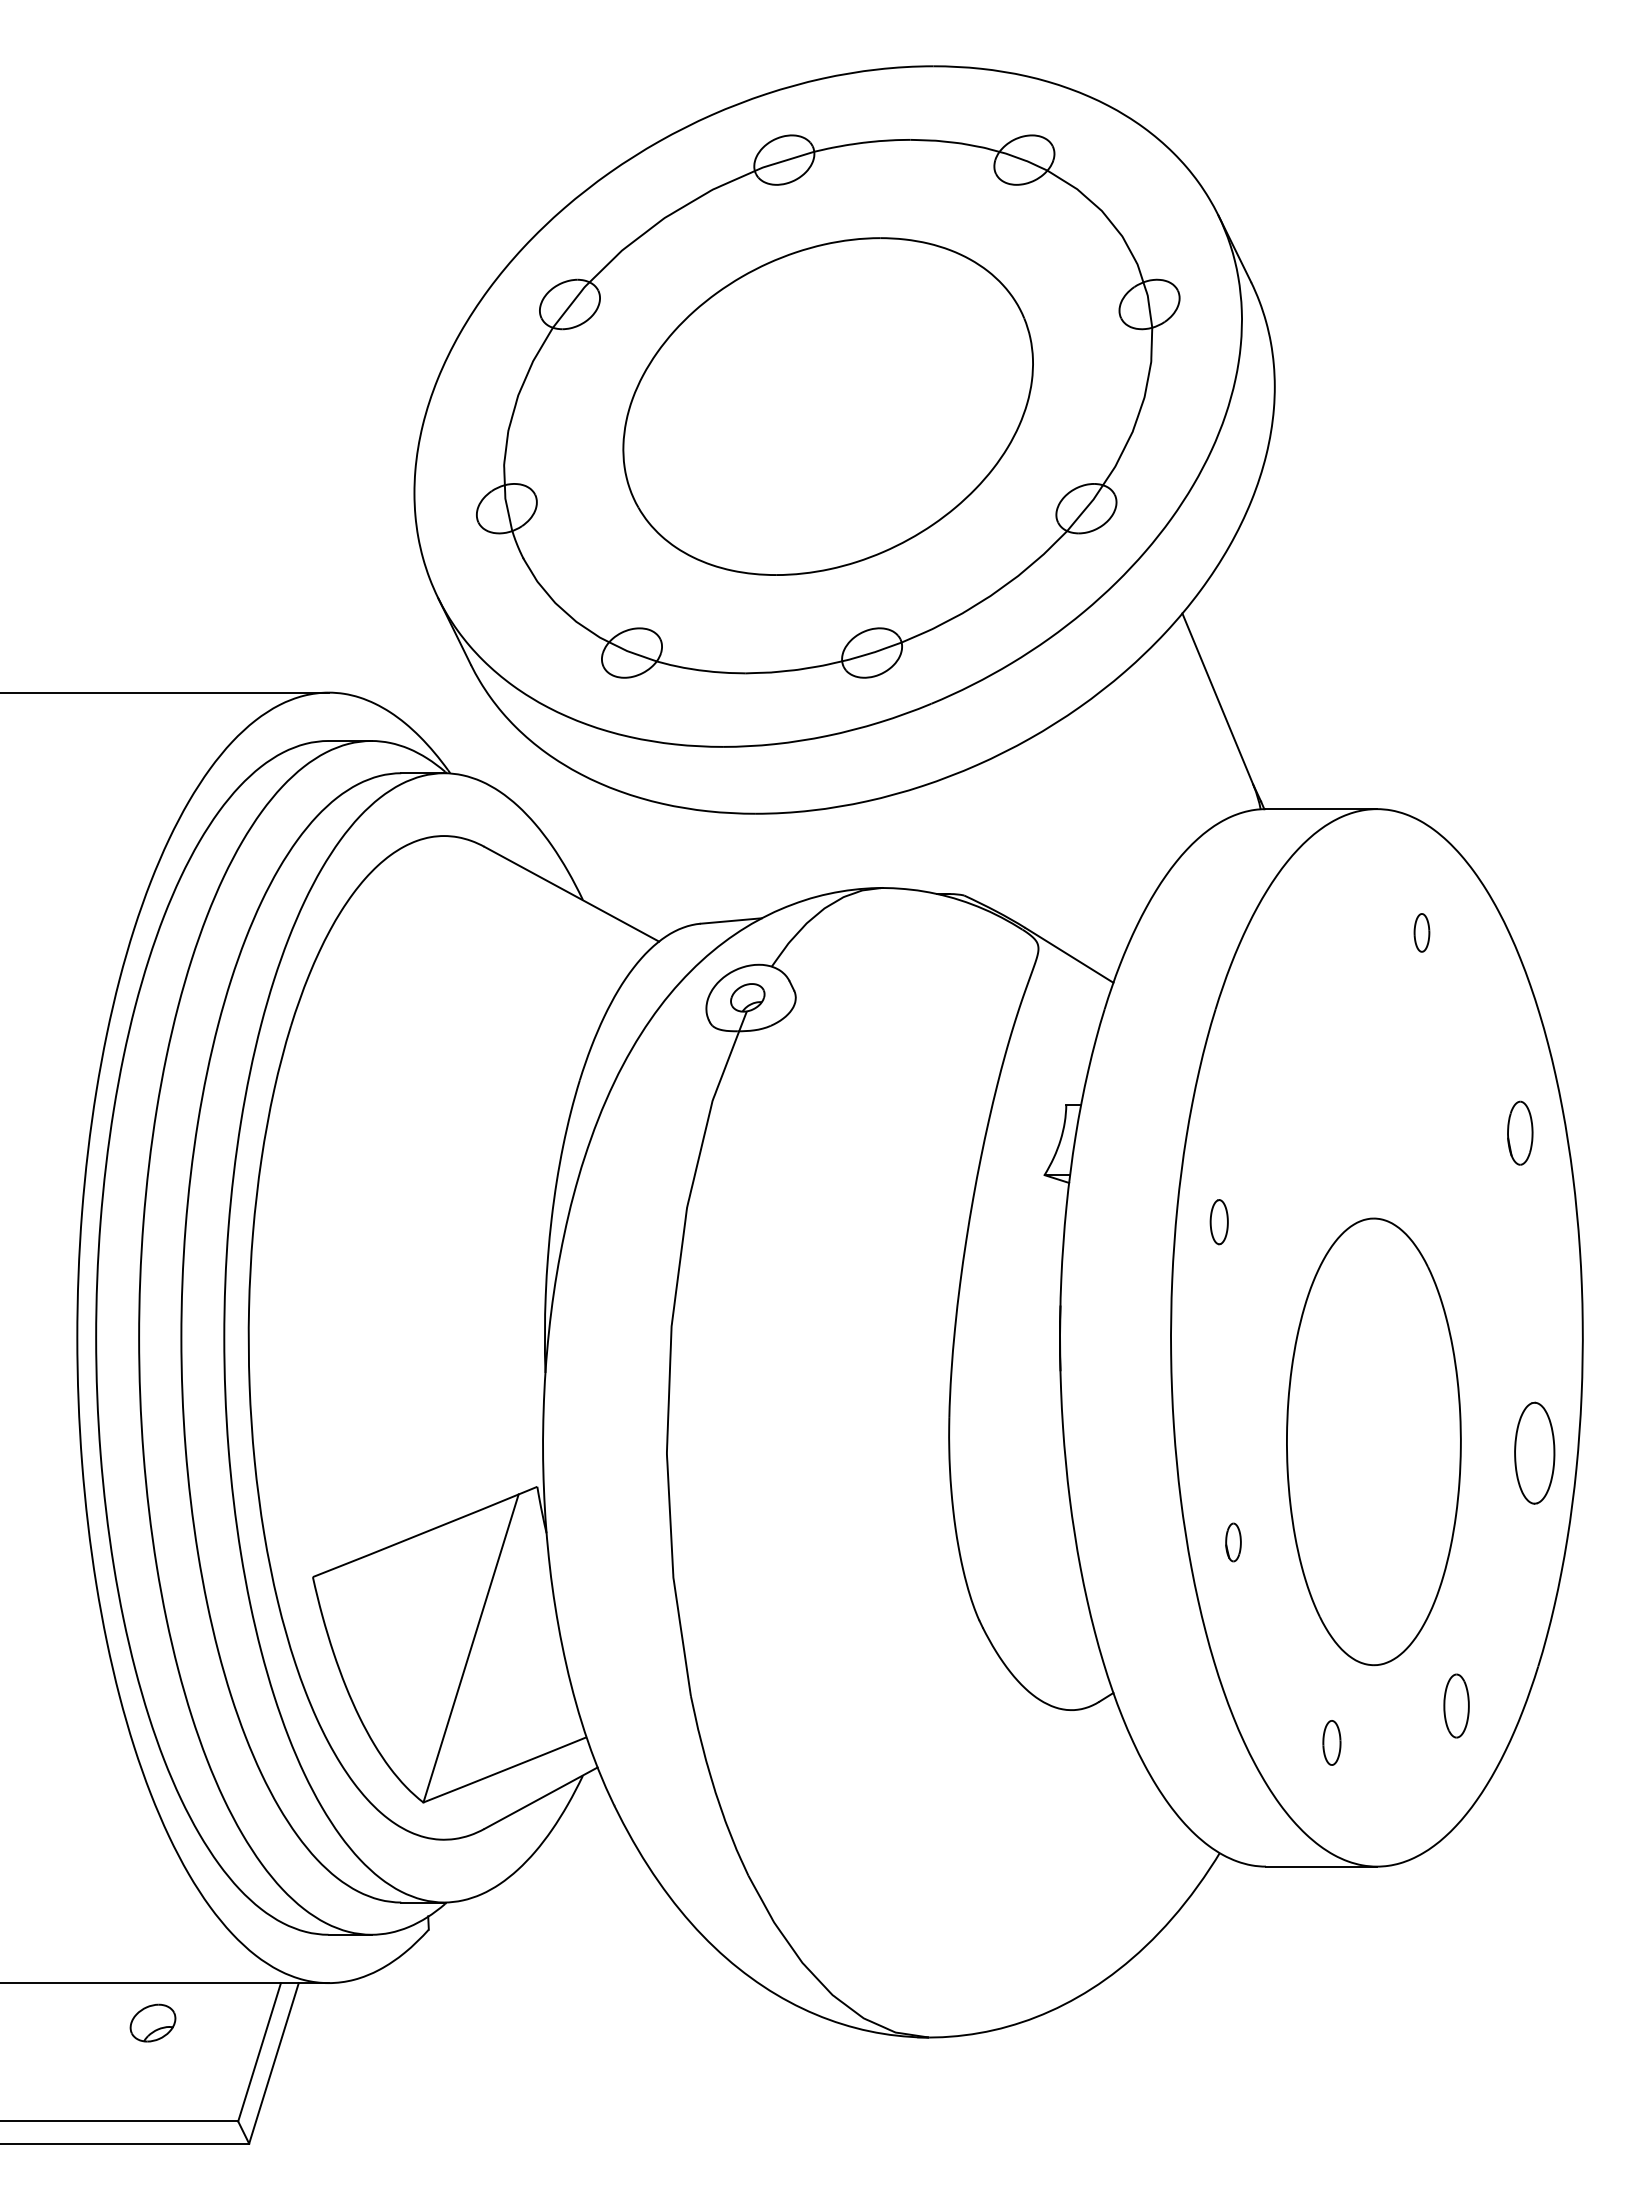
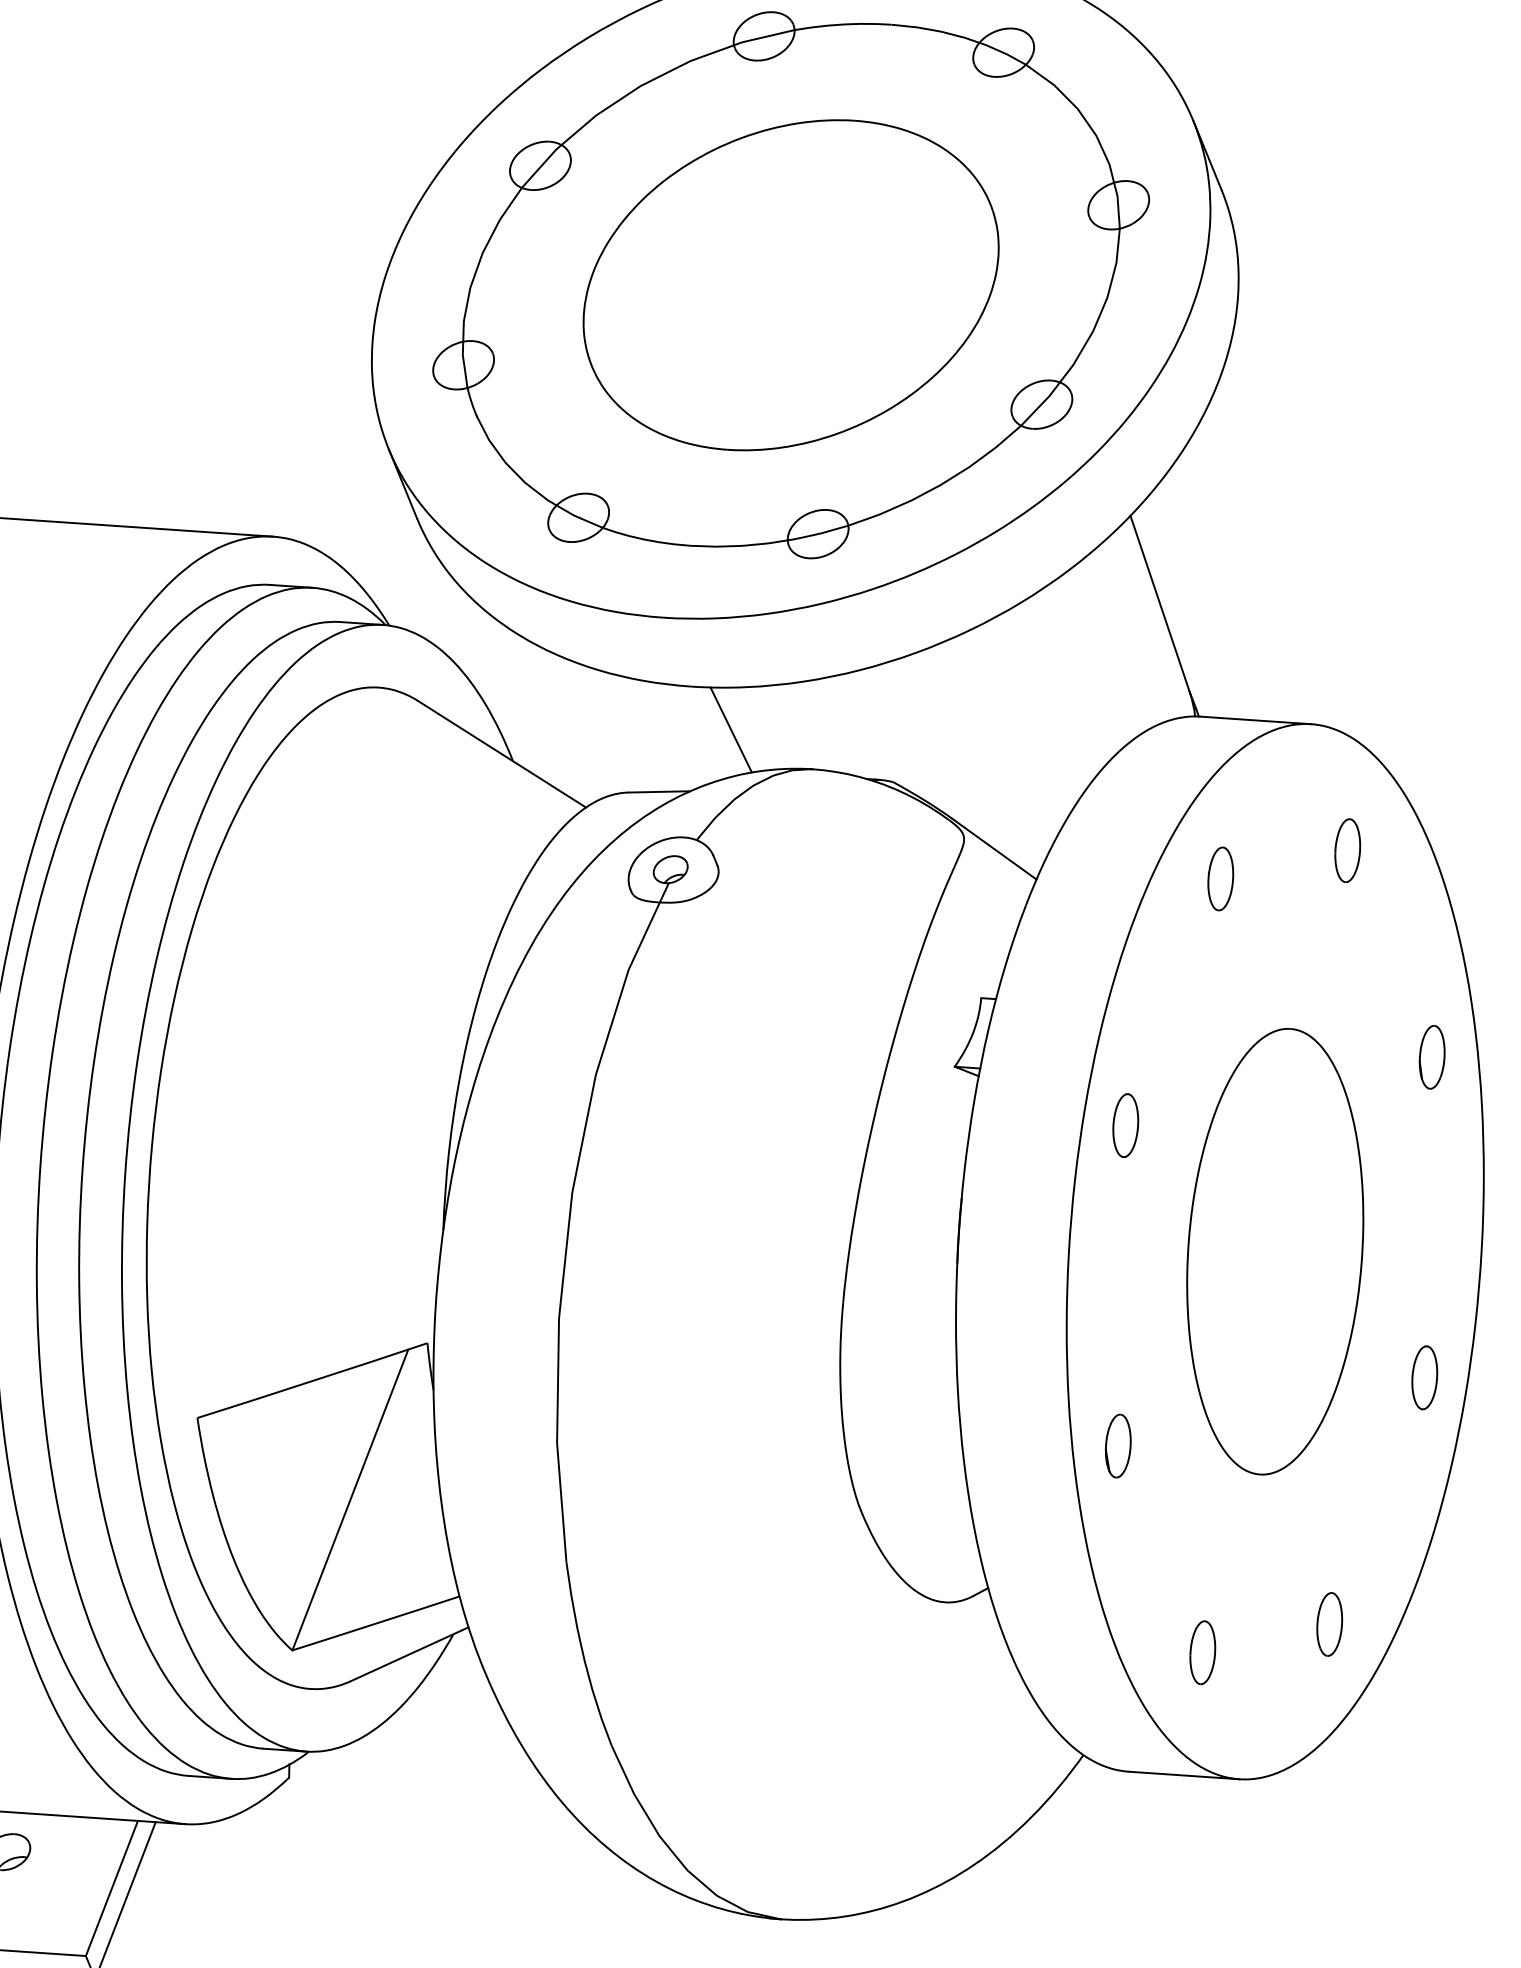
line: (798, 854) -> (731, 730), added
part: (1421, 932) -> (1347, 850), size x1.67
part: (1297, 969) -> (1221, 878), added
part: (1219, 1221) -> (1126, 1124), size x1.43
part: (1373, 1441) -> (1274, 1251), moved
part: (1534, 1453) -> (1424, 1377), size x0.62
part: (1233, 1542) -> (1118, 1446), size x1.67
part: (1331, 1742) -> (1202, 1652), size x1.43

